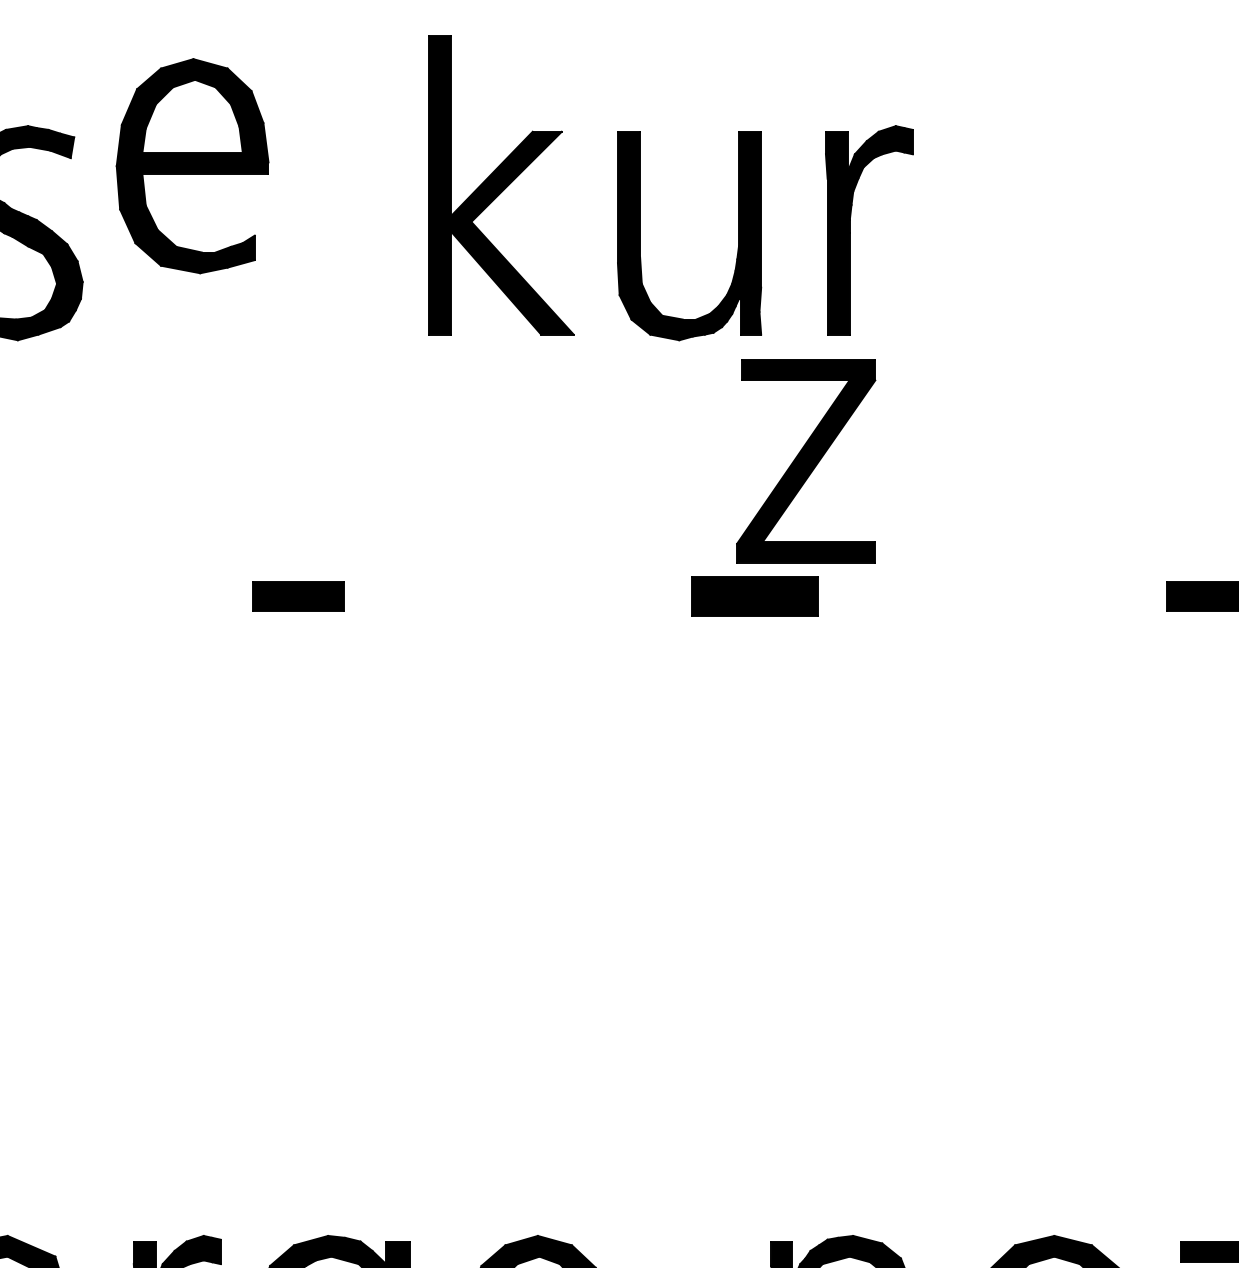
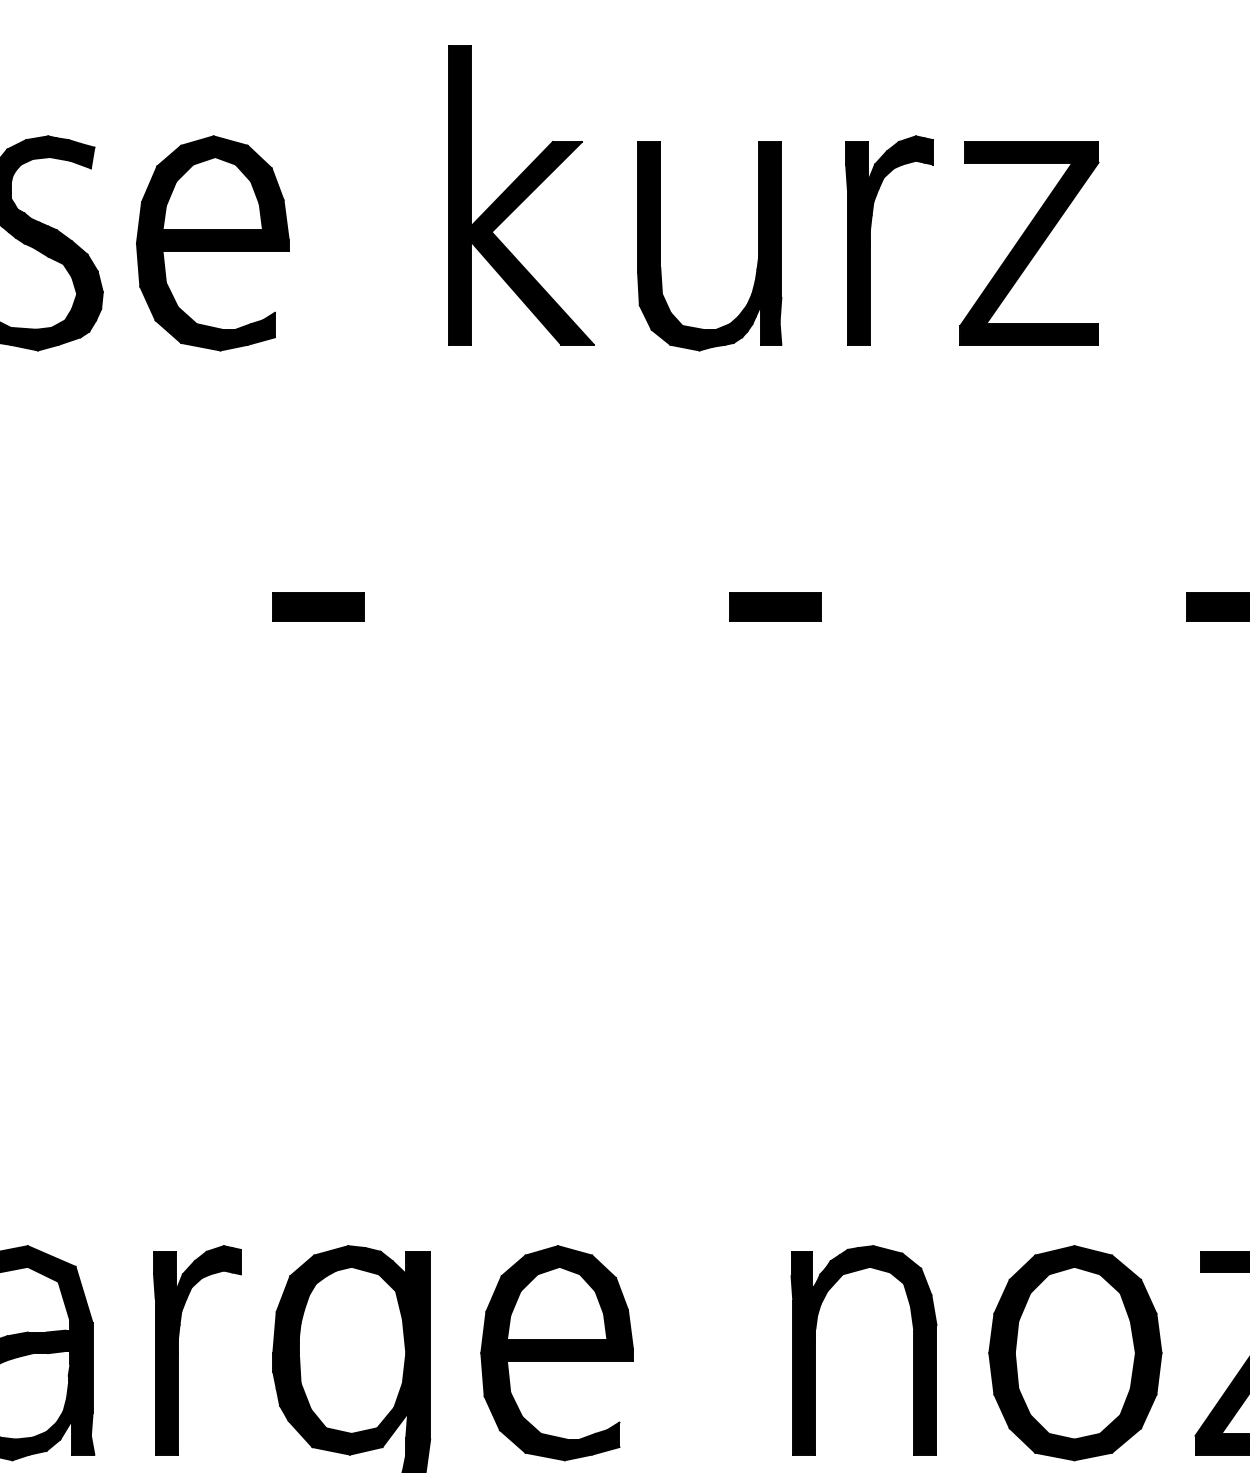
part: (192, 166) -> (212, 243), moved
part: (806, 461) -> (1029, 243), moved
part: (755, 596) -> (775, 606), size x0.71

